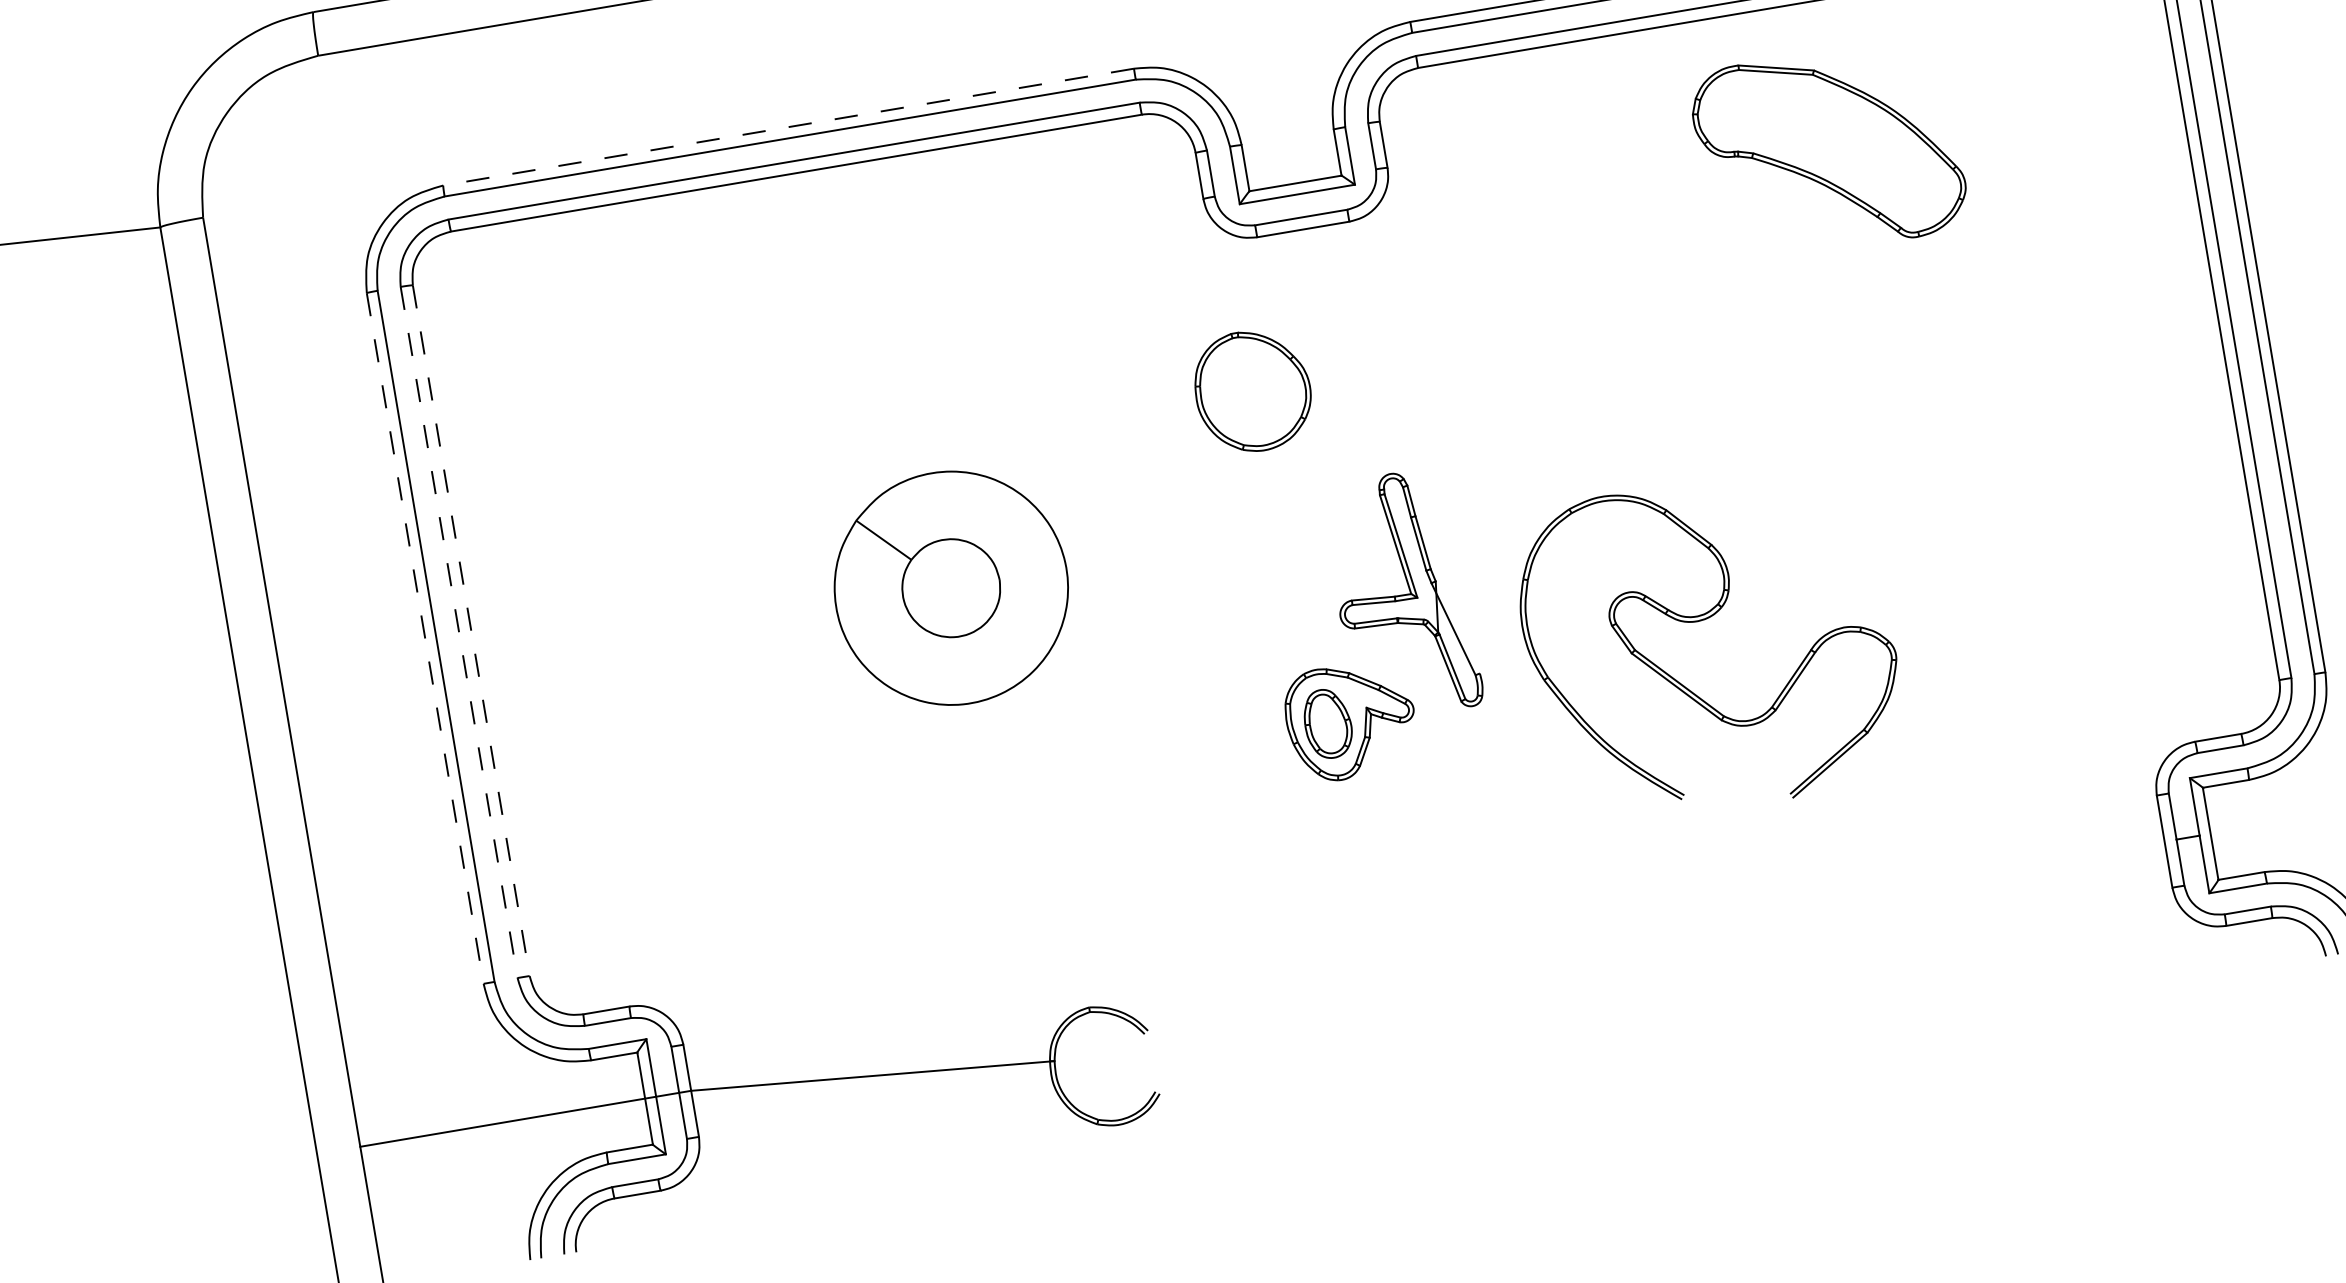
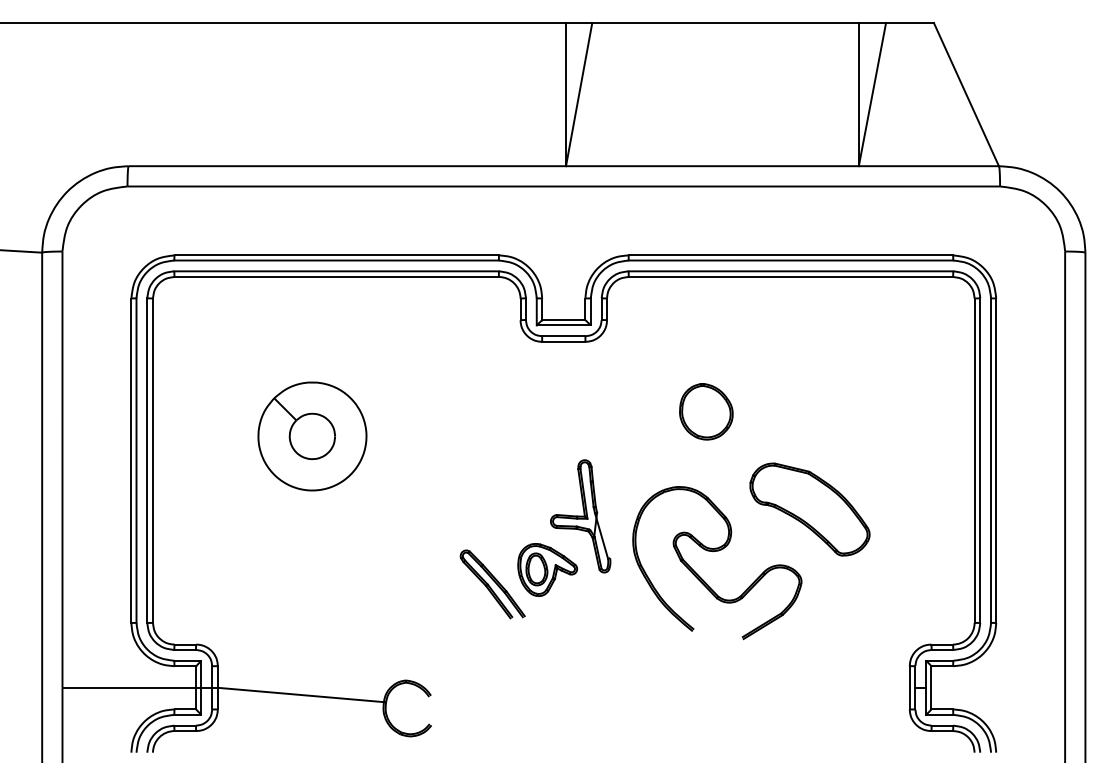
line: (788, 127) -> (336, 255), dashed -> solid
part: (1828, 150) -> (809, 509), moved
part: (1253, 390) -> (706, 411), moved
part: (951, 588) -> (312, 436), moved
line: (472, 632) -> (153, 461), dashed -> solid
line: (459, 634) -> (147, 461), dashed -> solid
line: (425, 639) -> (131, 461), dashed -> solid
part: (1238, 771) -> (492, 584), added

